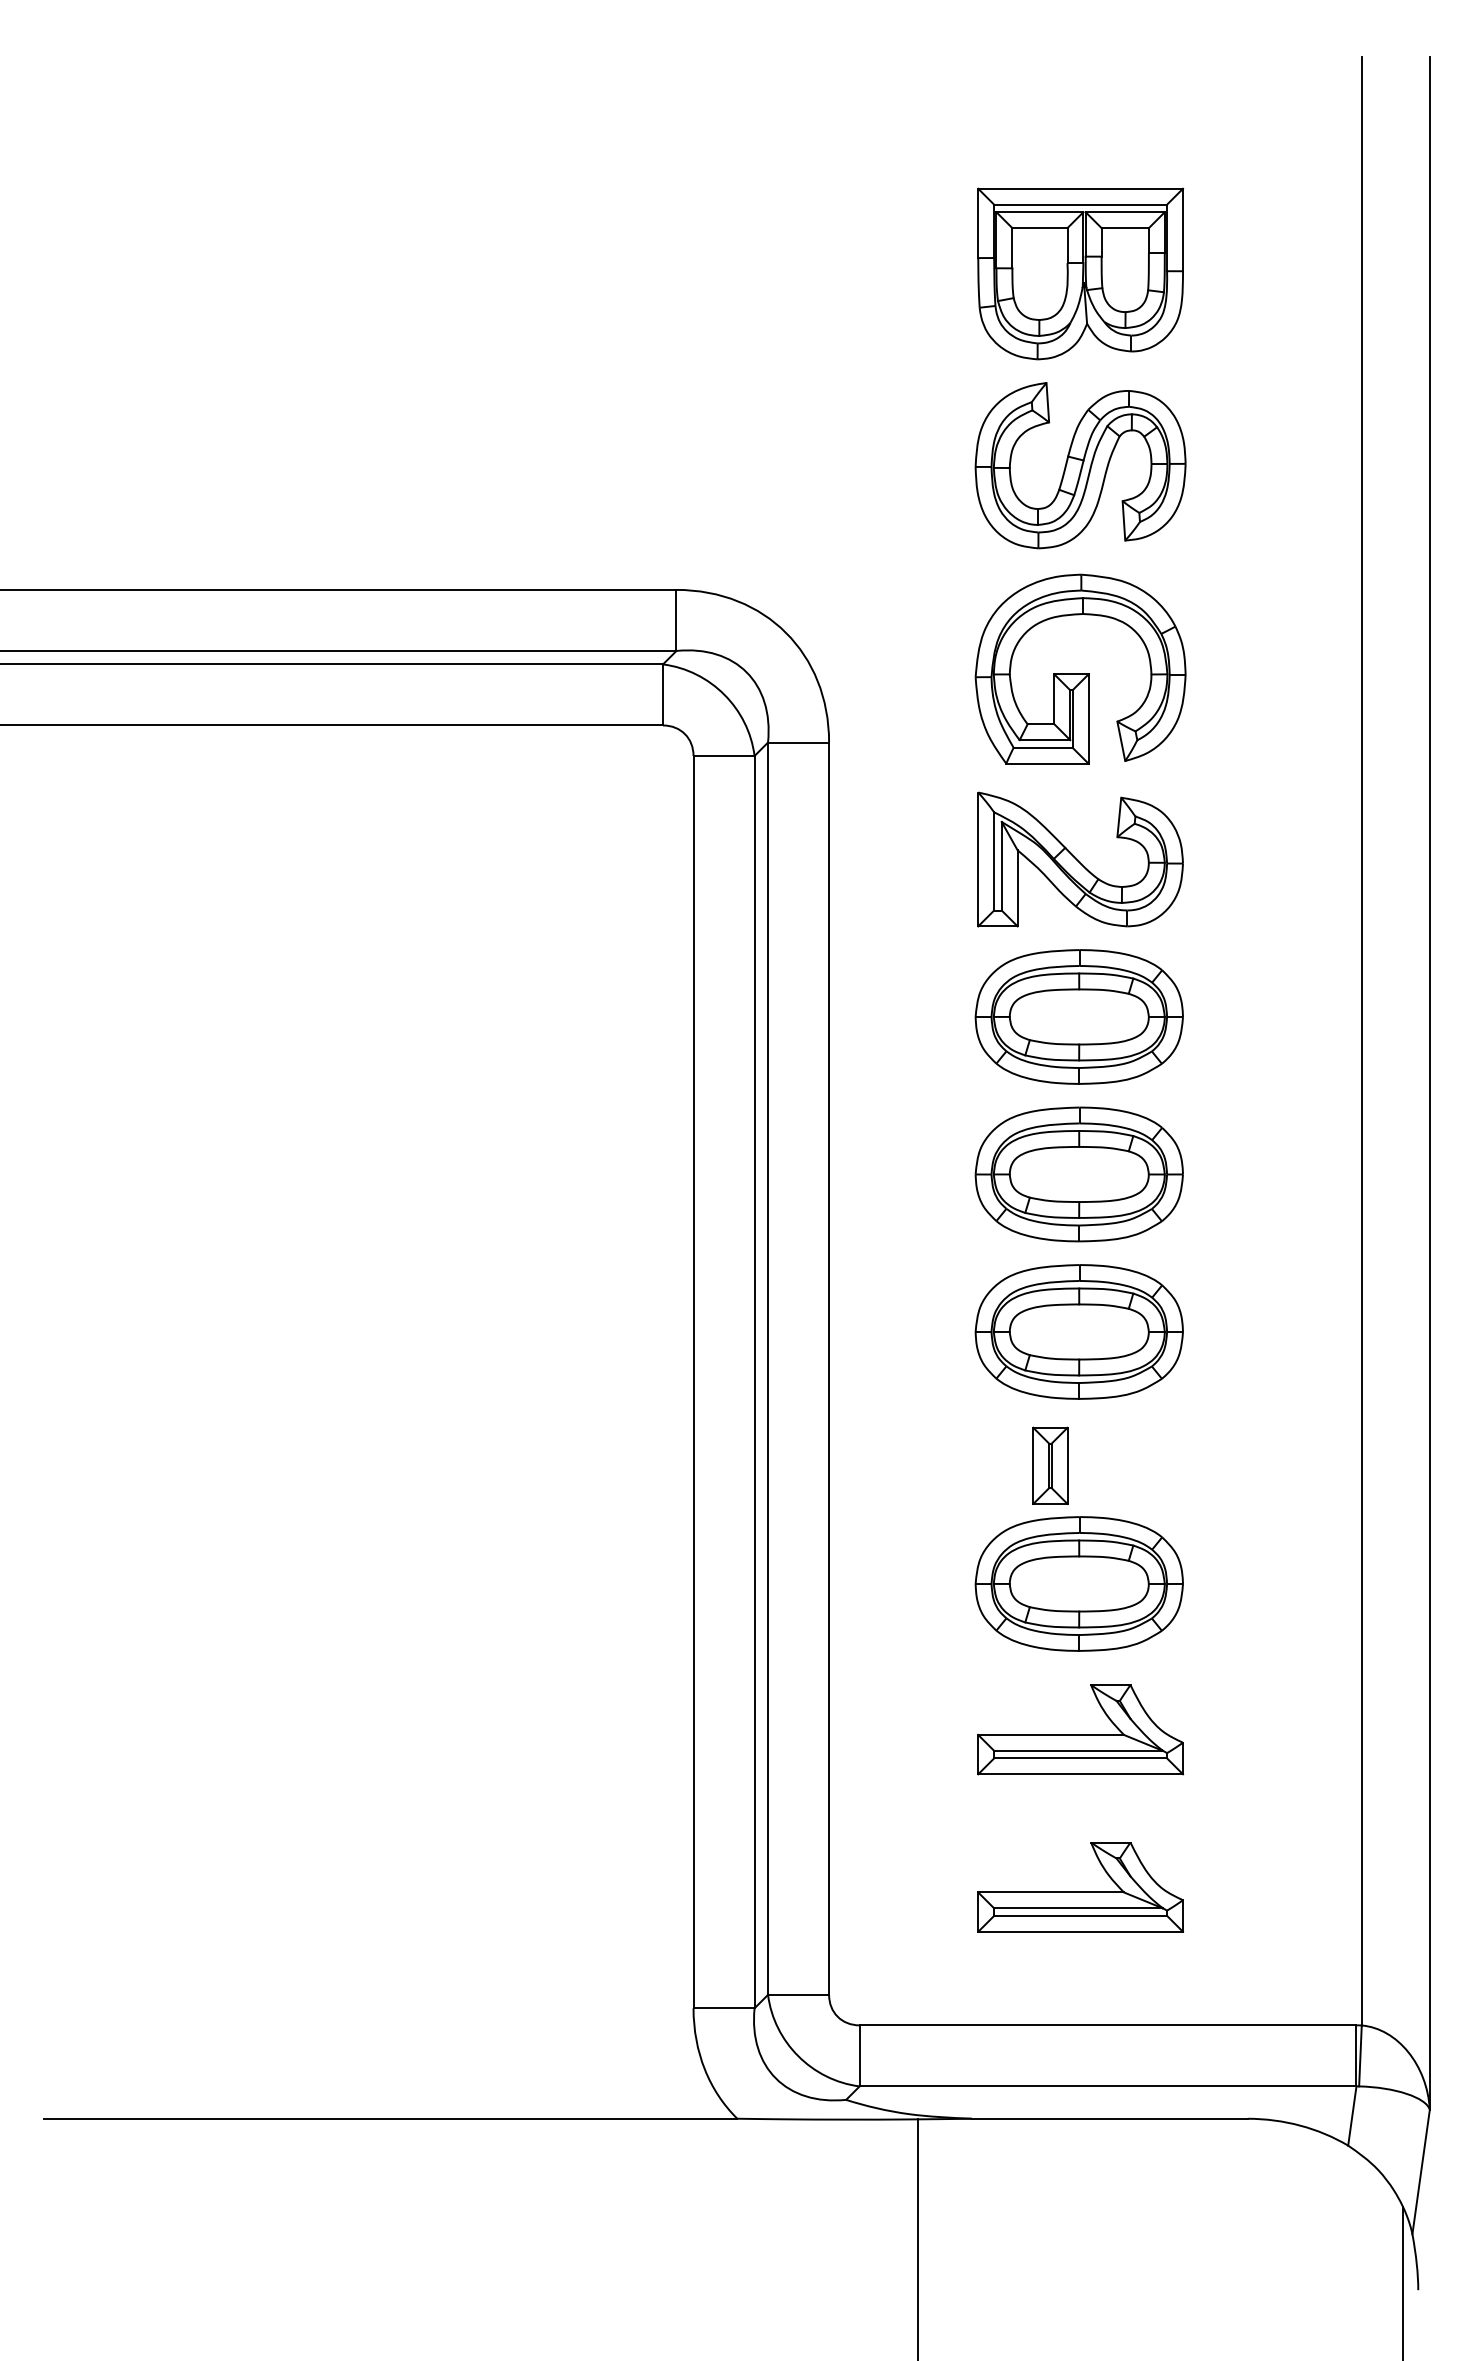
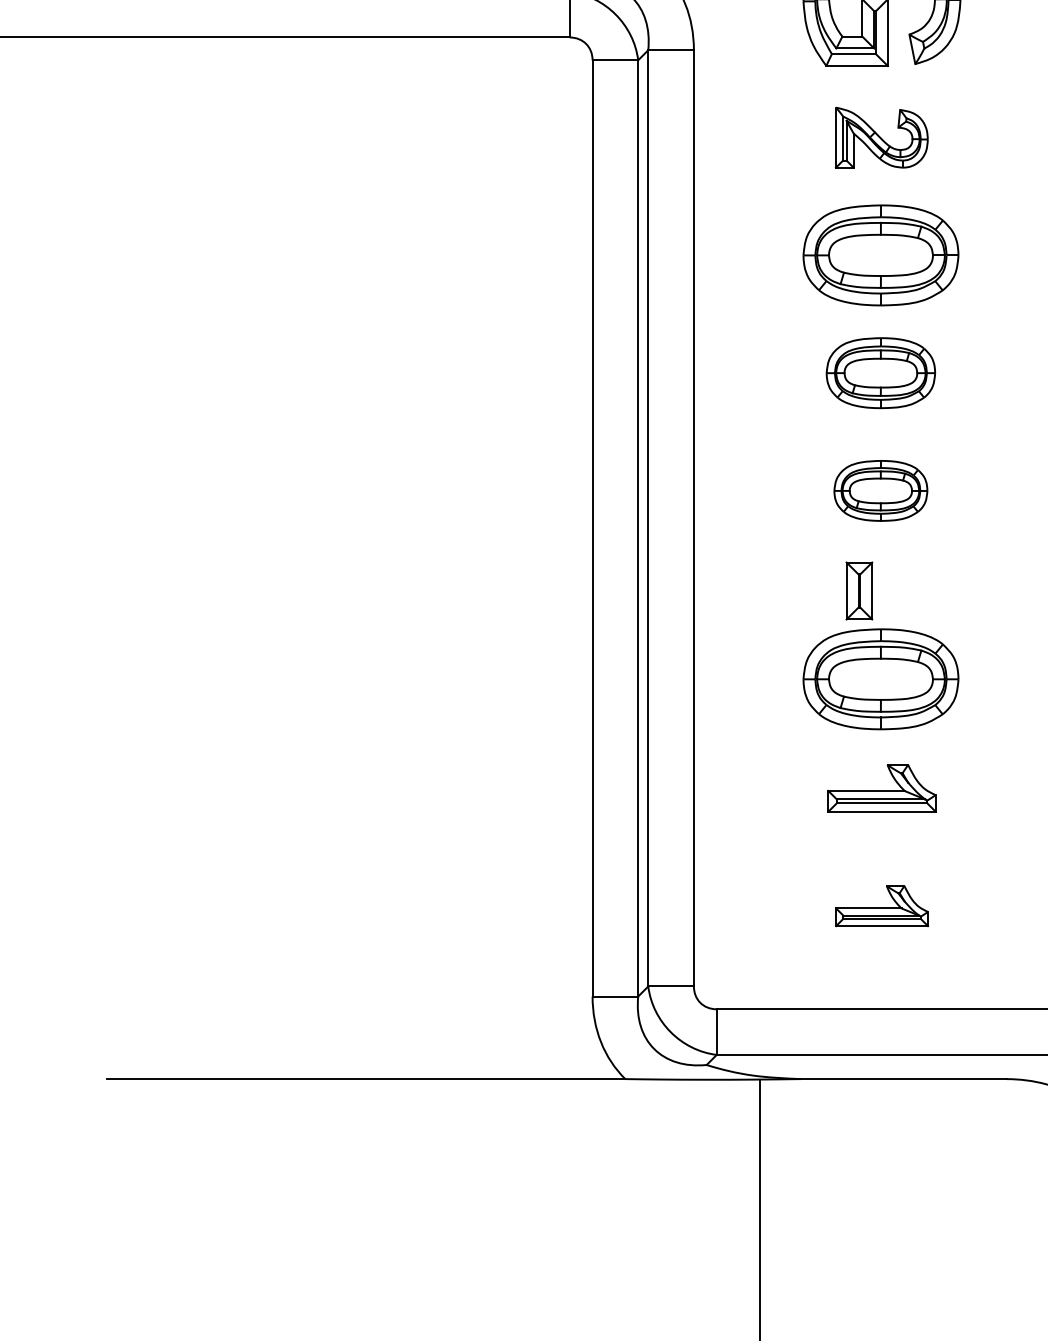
part: (1080, 859) -> (881, 137), size x0.6
part: (1078, 1174) -> (880, 373), size x0.7
part: (1078, 1331) -> (880, 490), size x0.6
part: (1080, 1729) -> (881, 788), size x0.7
part: (1080, 1887) -> (881, 906), size x0.6

